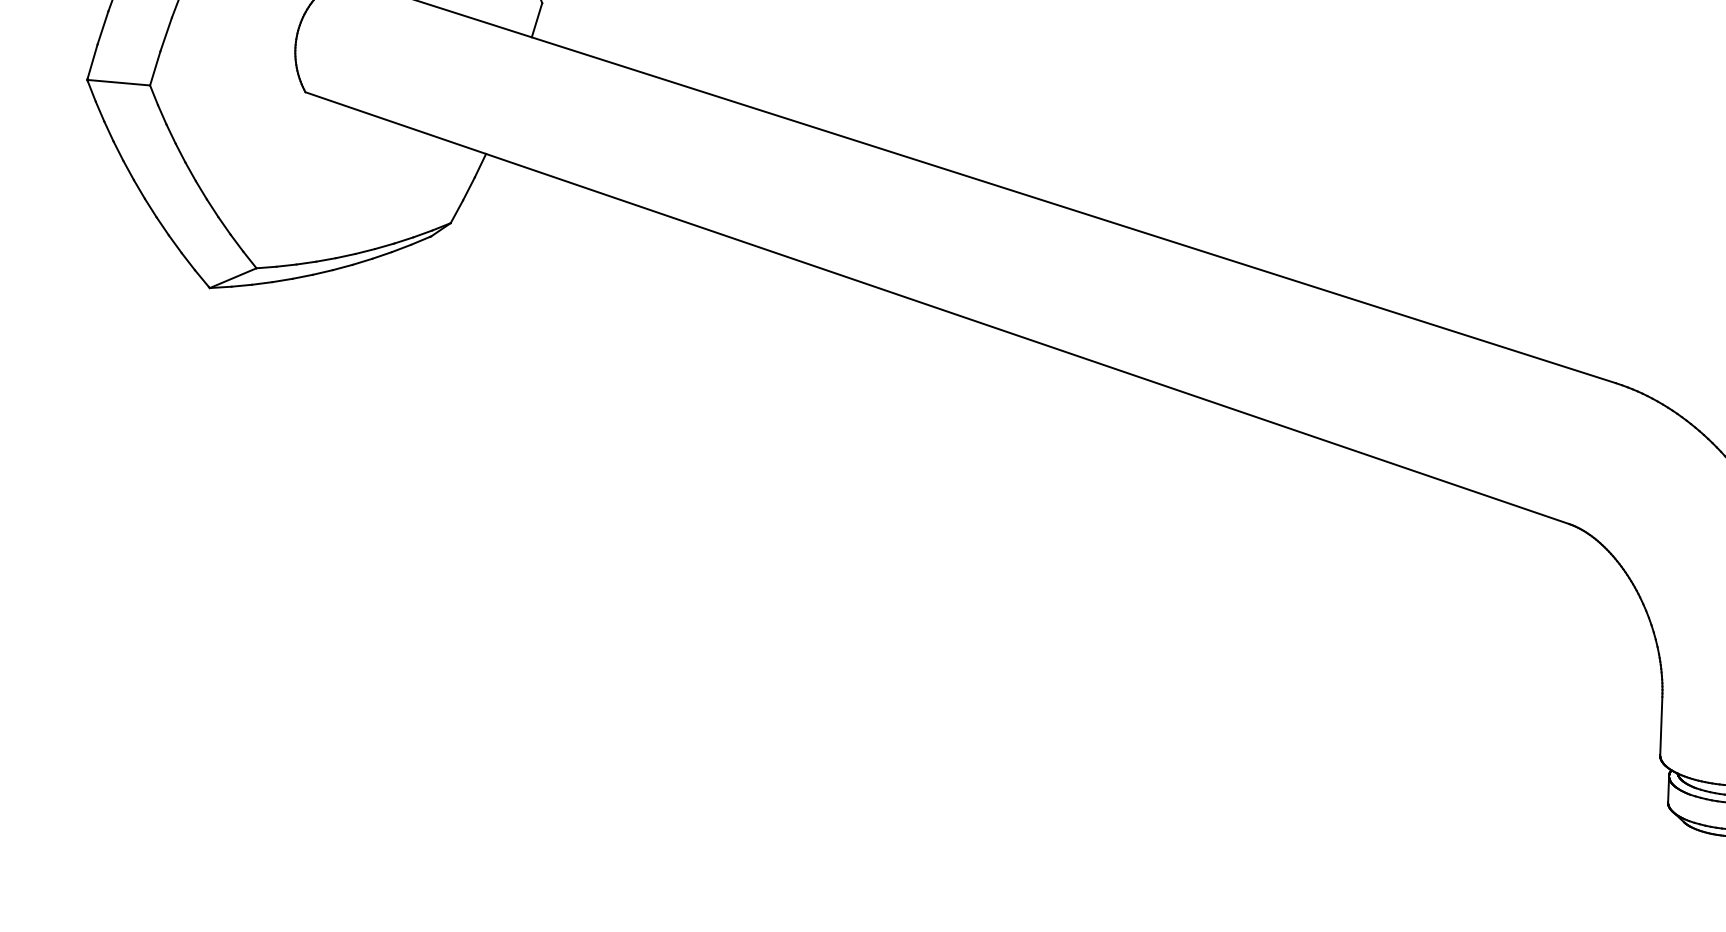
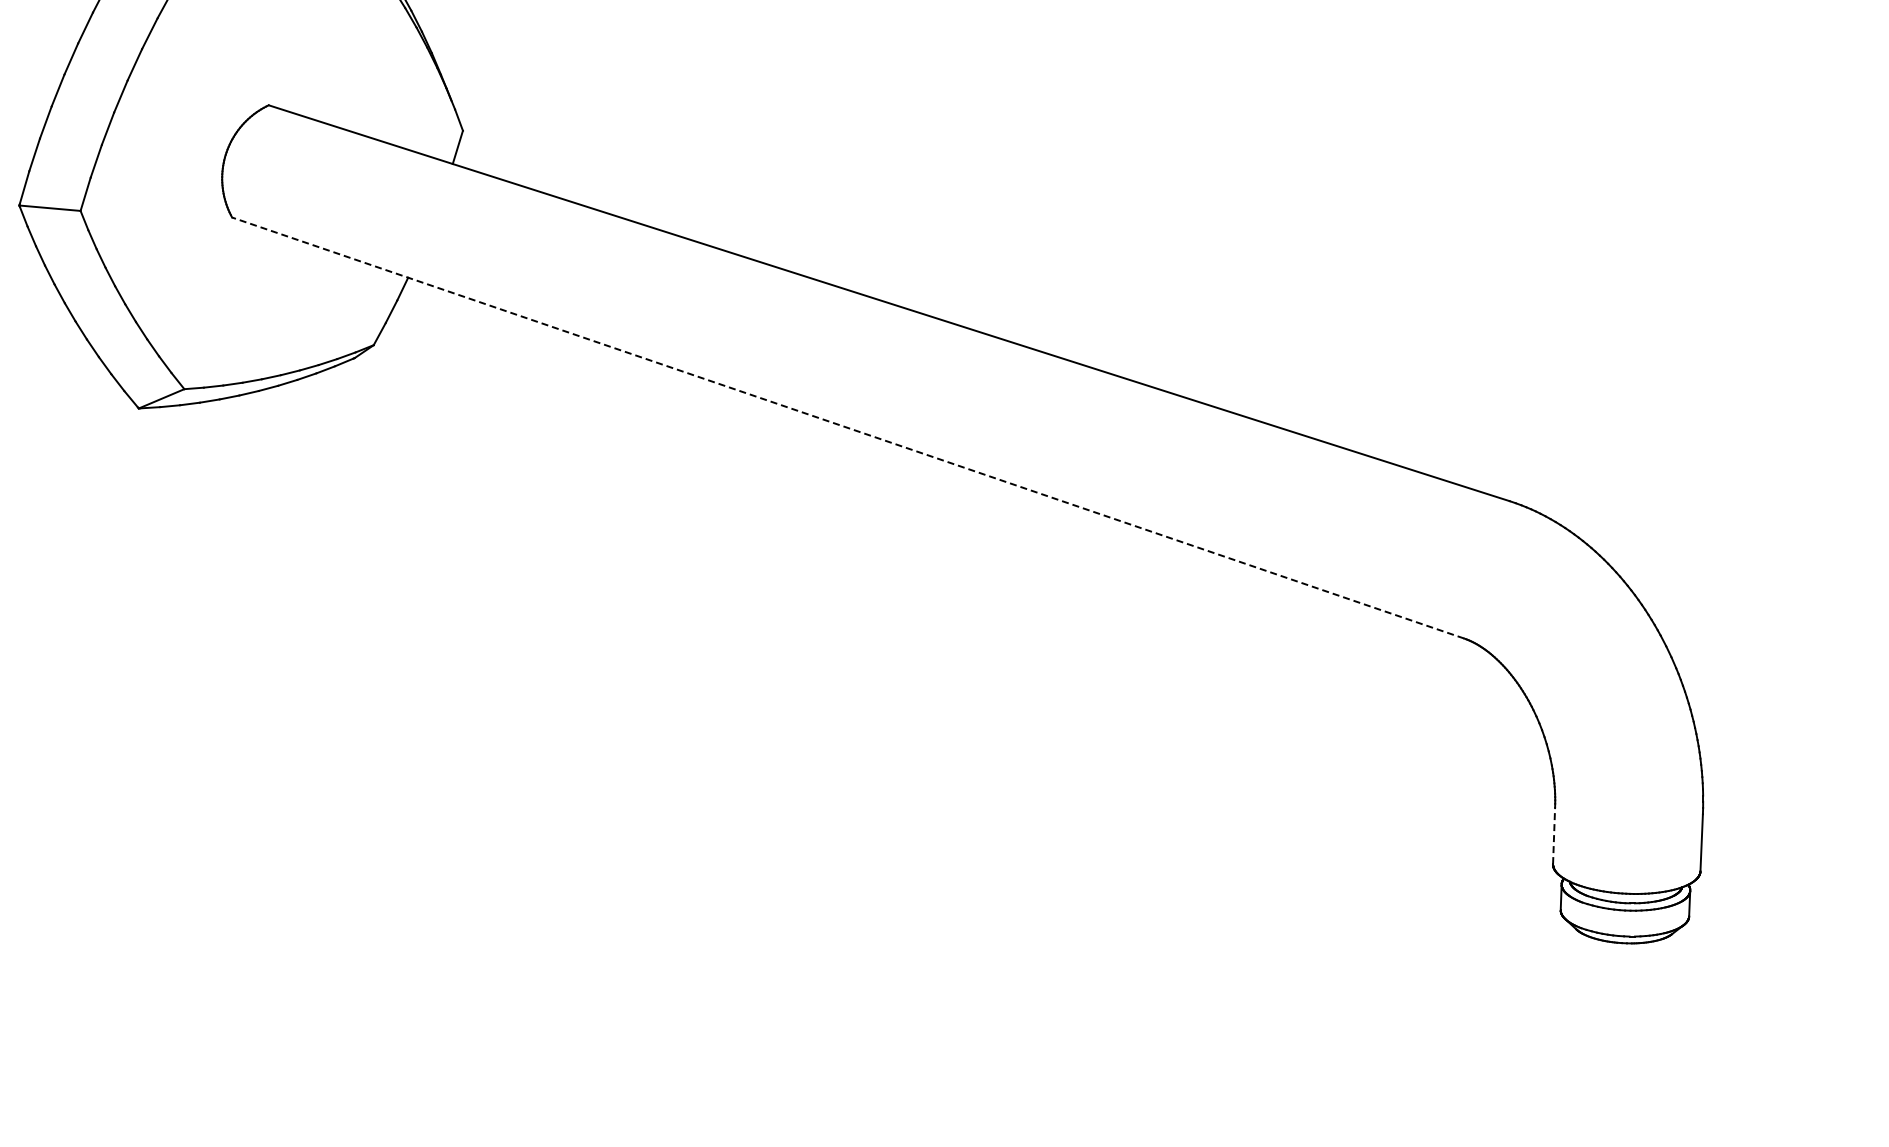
line: (936, 307) -> (847, 427), solid -> dashed
line: (1661, 726) -> (1554, 835), solid -> dashed

